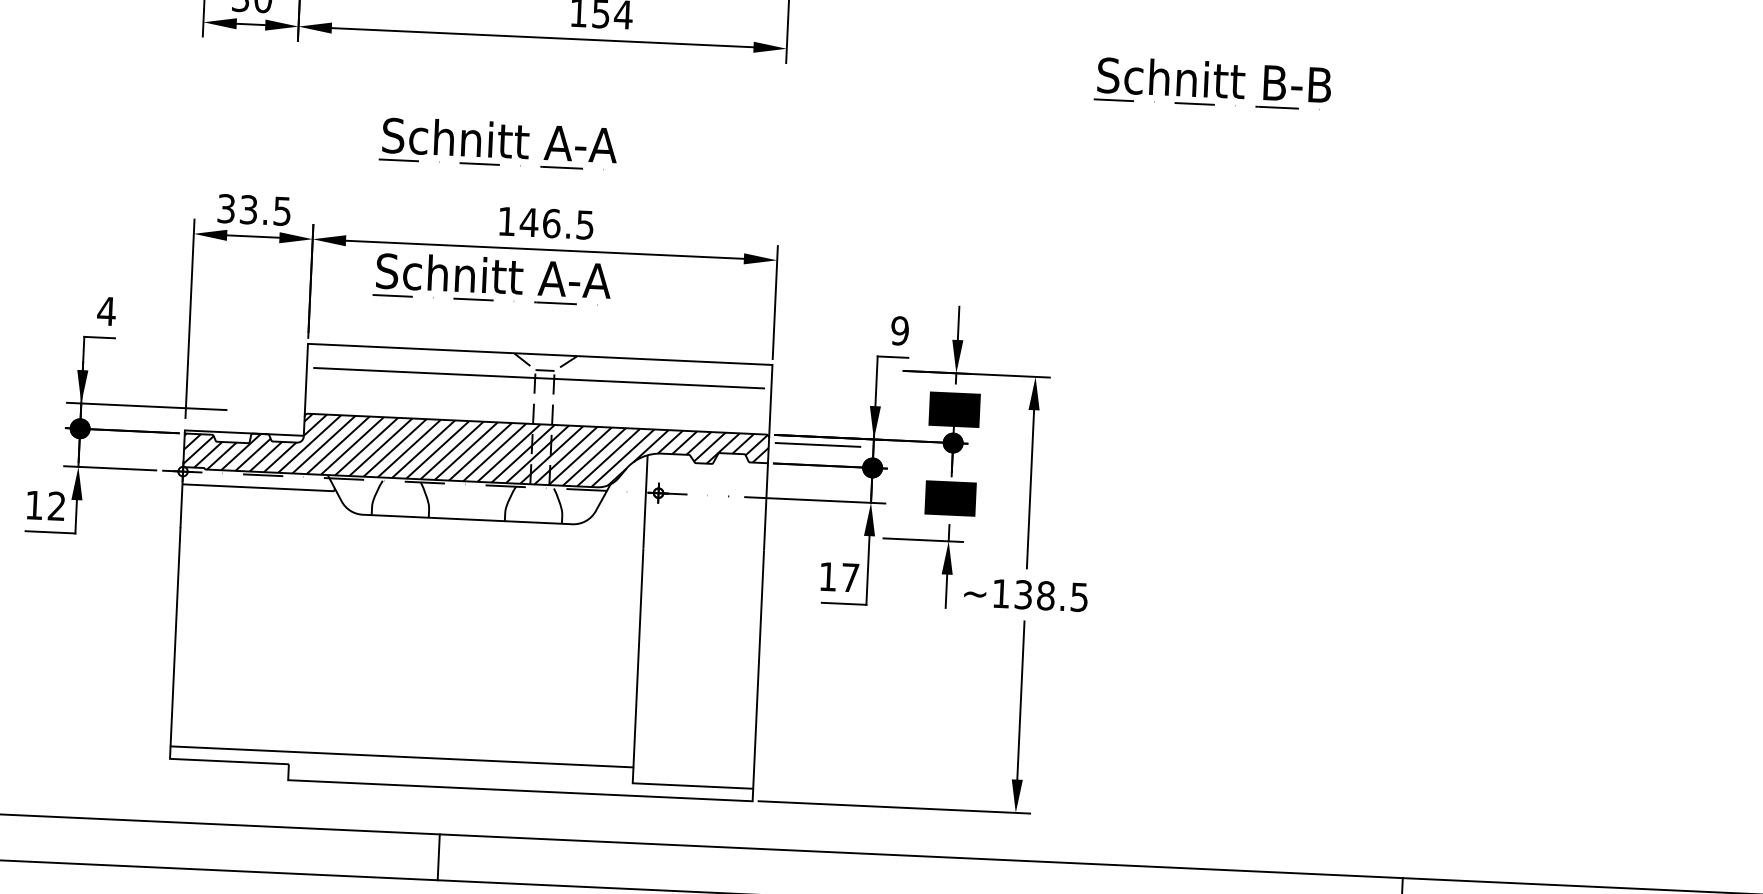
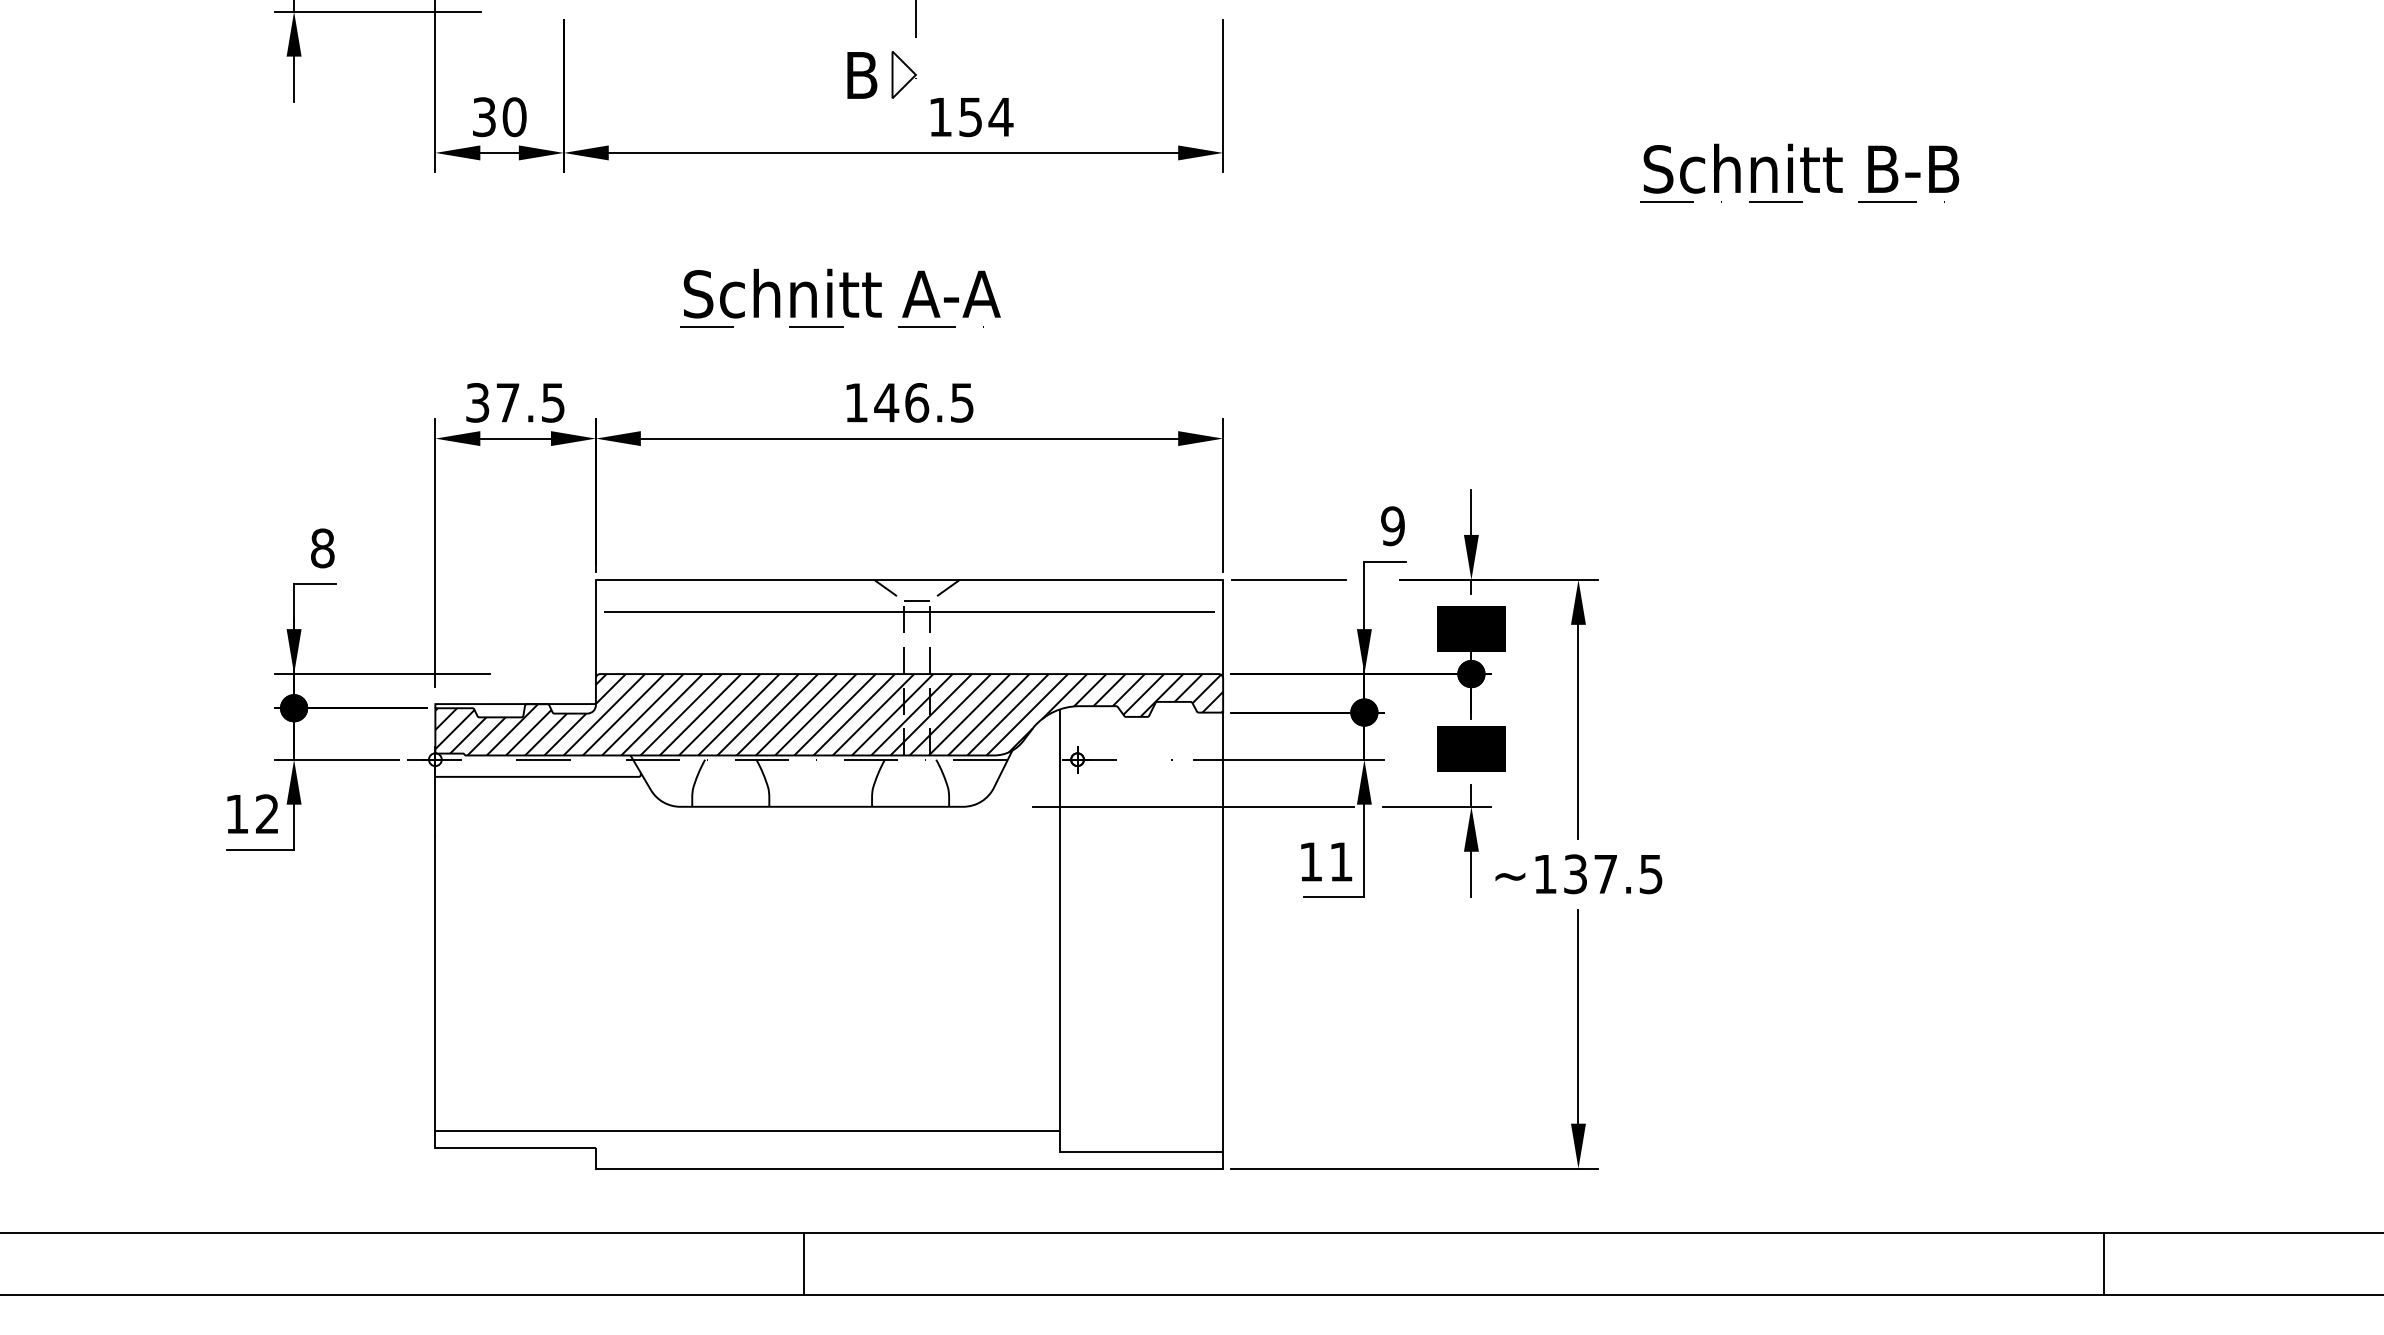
text: (248, 209) -> (507, 402), 33.5 -> 37.5
part: (492, 278) -> (840, 480), removed
text: (106, 311) -> (322, 548), 4 -> 8
line: (817, 444) -> (1288, 579), moved
line: (742, 531) -> (1192, 806), added
text: (850, 577) -> (1341, 861), 17 -> 11
text: (1045, 595) -> (1605, 874), ~138.5 -> ~137.5

